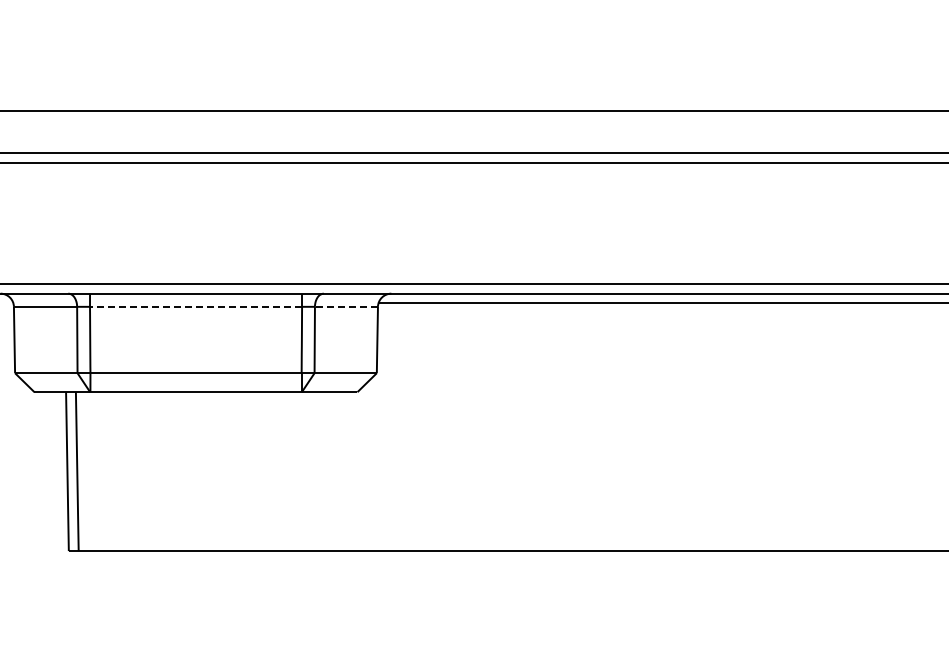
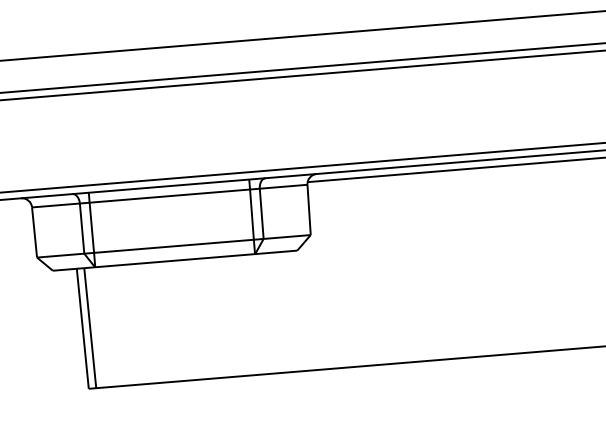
line: (195, 306) -> (169, 195), dashed -> solid
line: (346, 306) -> (283, 186), dashed -> solid

